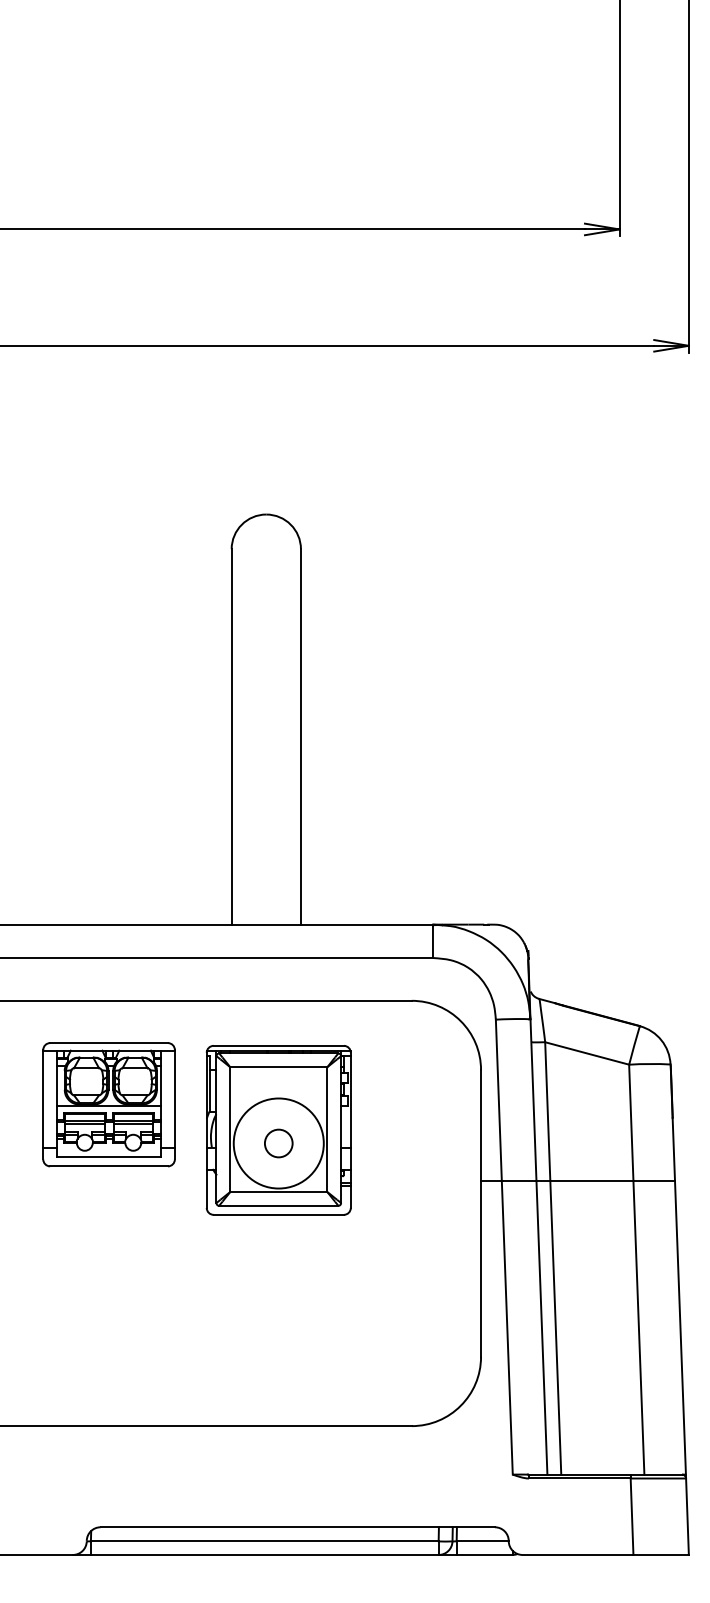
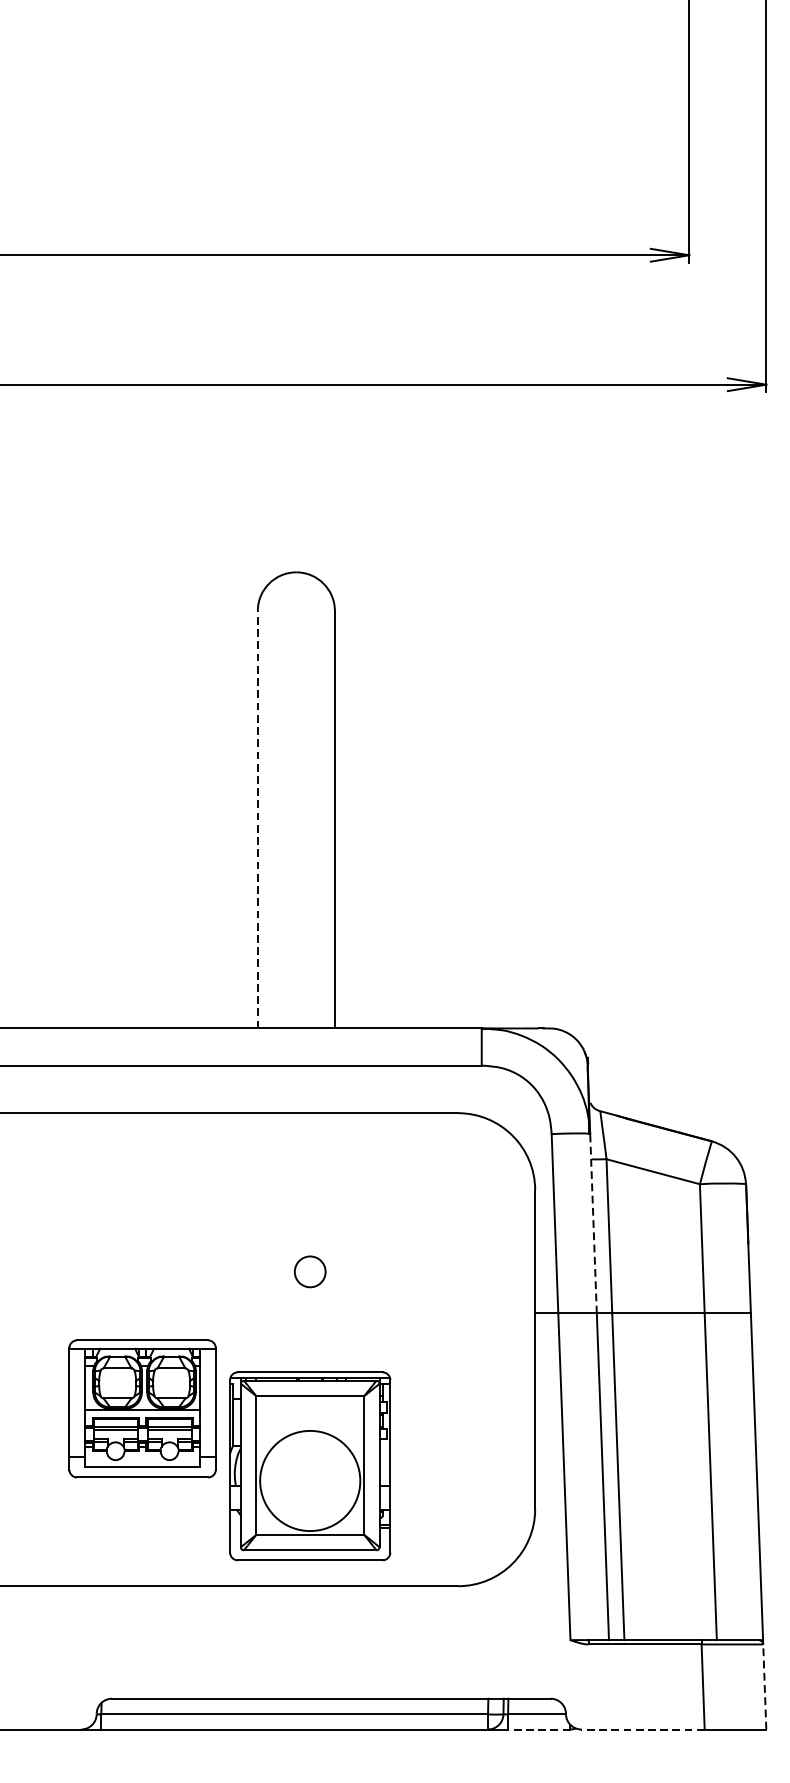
line: (231, 736) -> (257, 819), solid -> dashed
line: (533, 1100) -> (593, 1224), solid -> dashed
part: (108, 1104) -> (141, 1408), moved
part: (278, 1130) -> (309, 1466), moved
line: (687, 1516) -> (764, 1686), solid -> dashed
line: (484, 1554) -> (539, 1728), solid -> dashed
line: (577, 1554) -> (642, 1728), solid -> dashed

